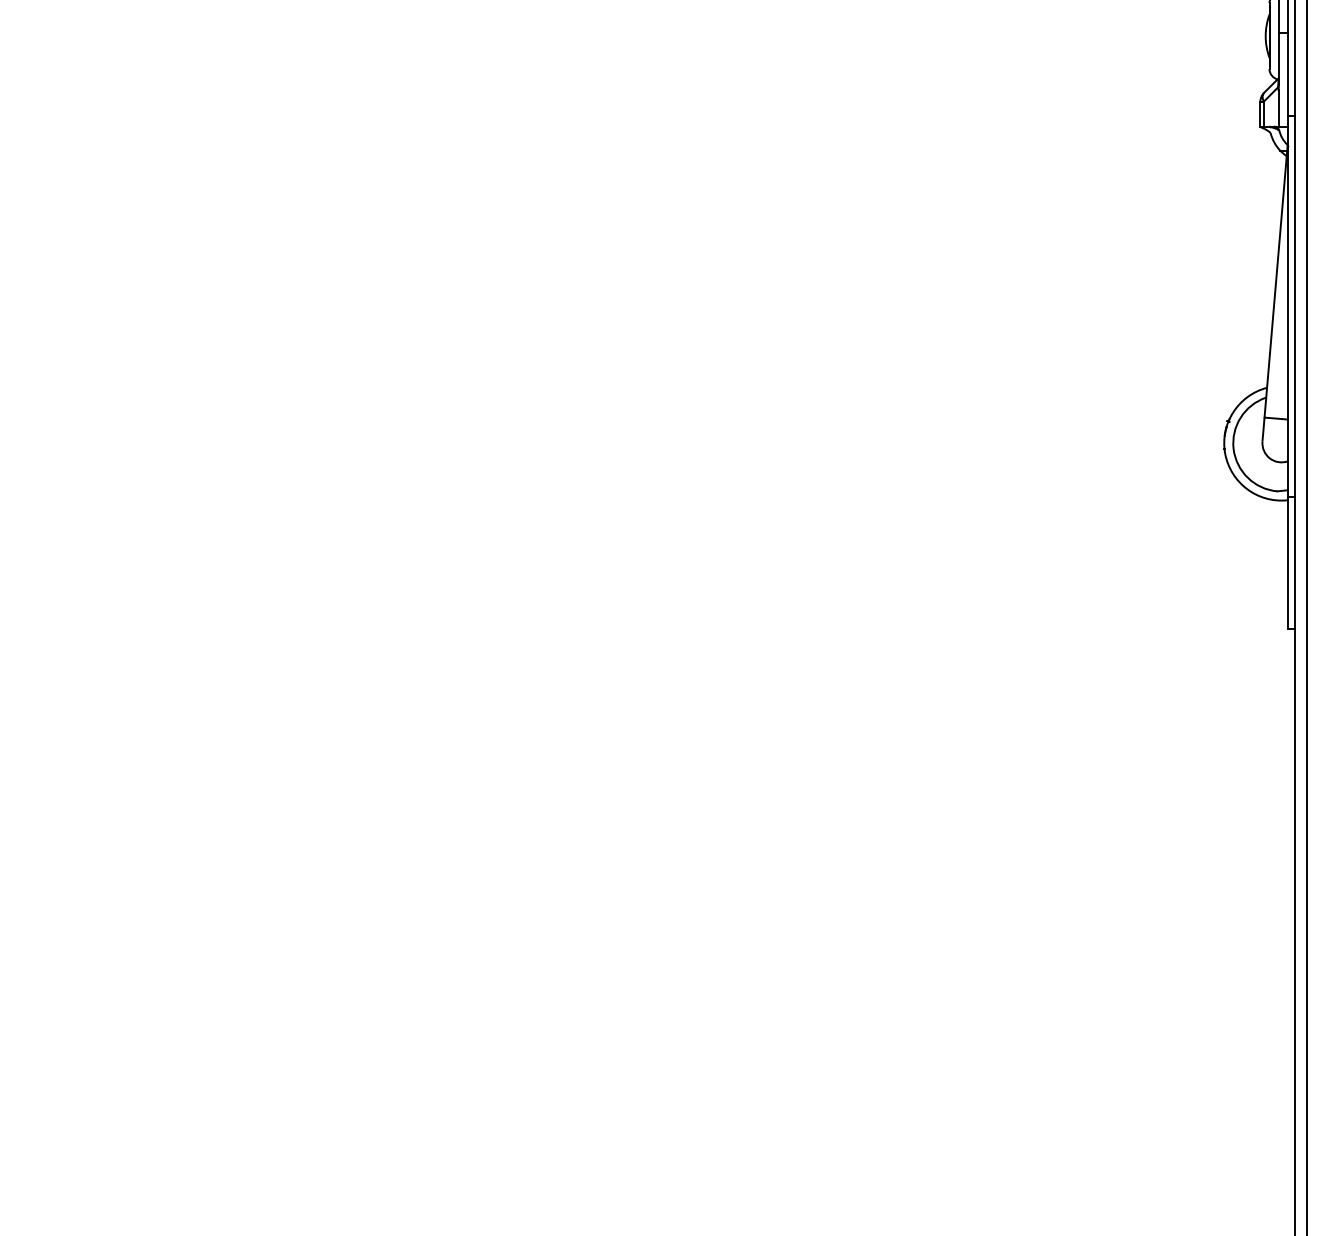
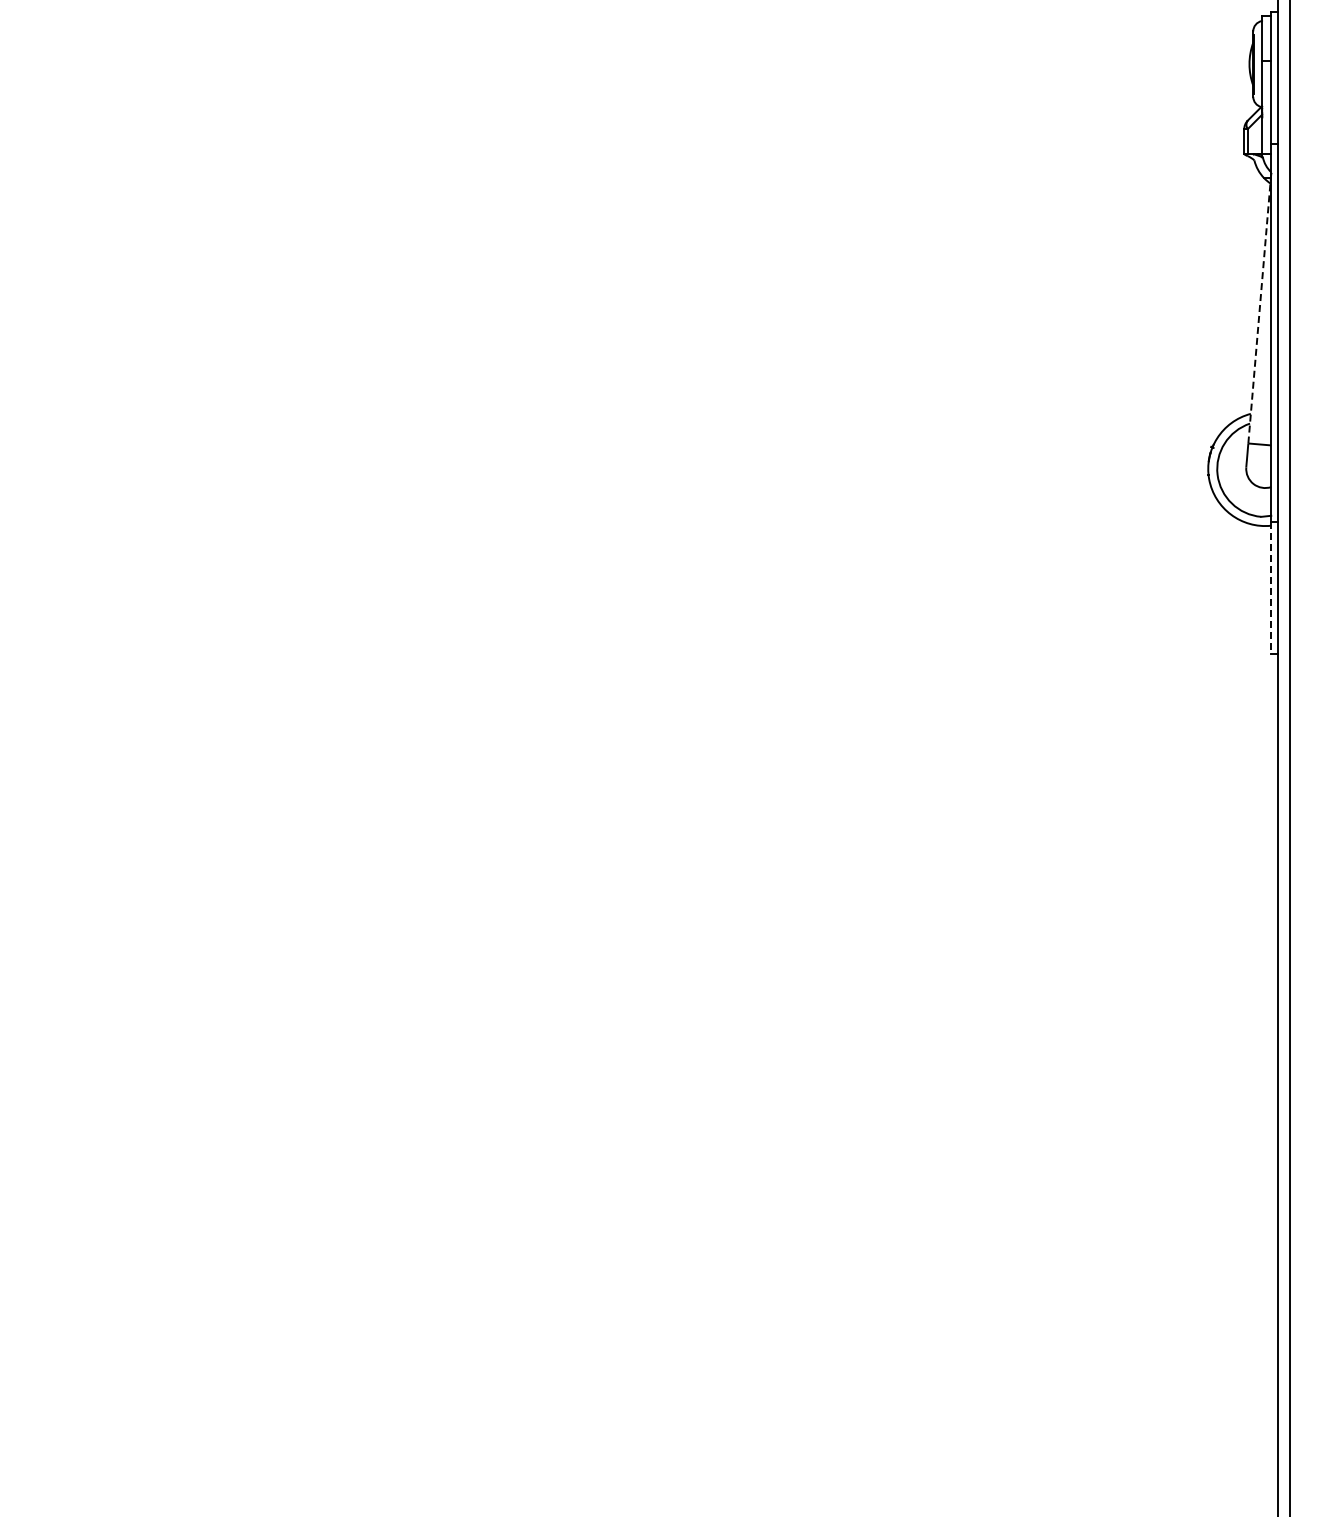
line: (1275, 281) -> (1259, 308), solid -> dashed
line: (1287, 563) -> (1271, 588), solid -> dashed

